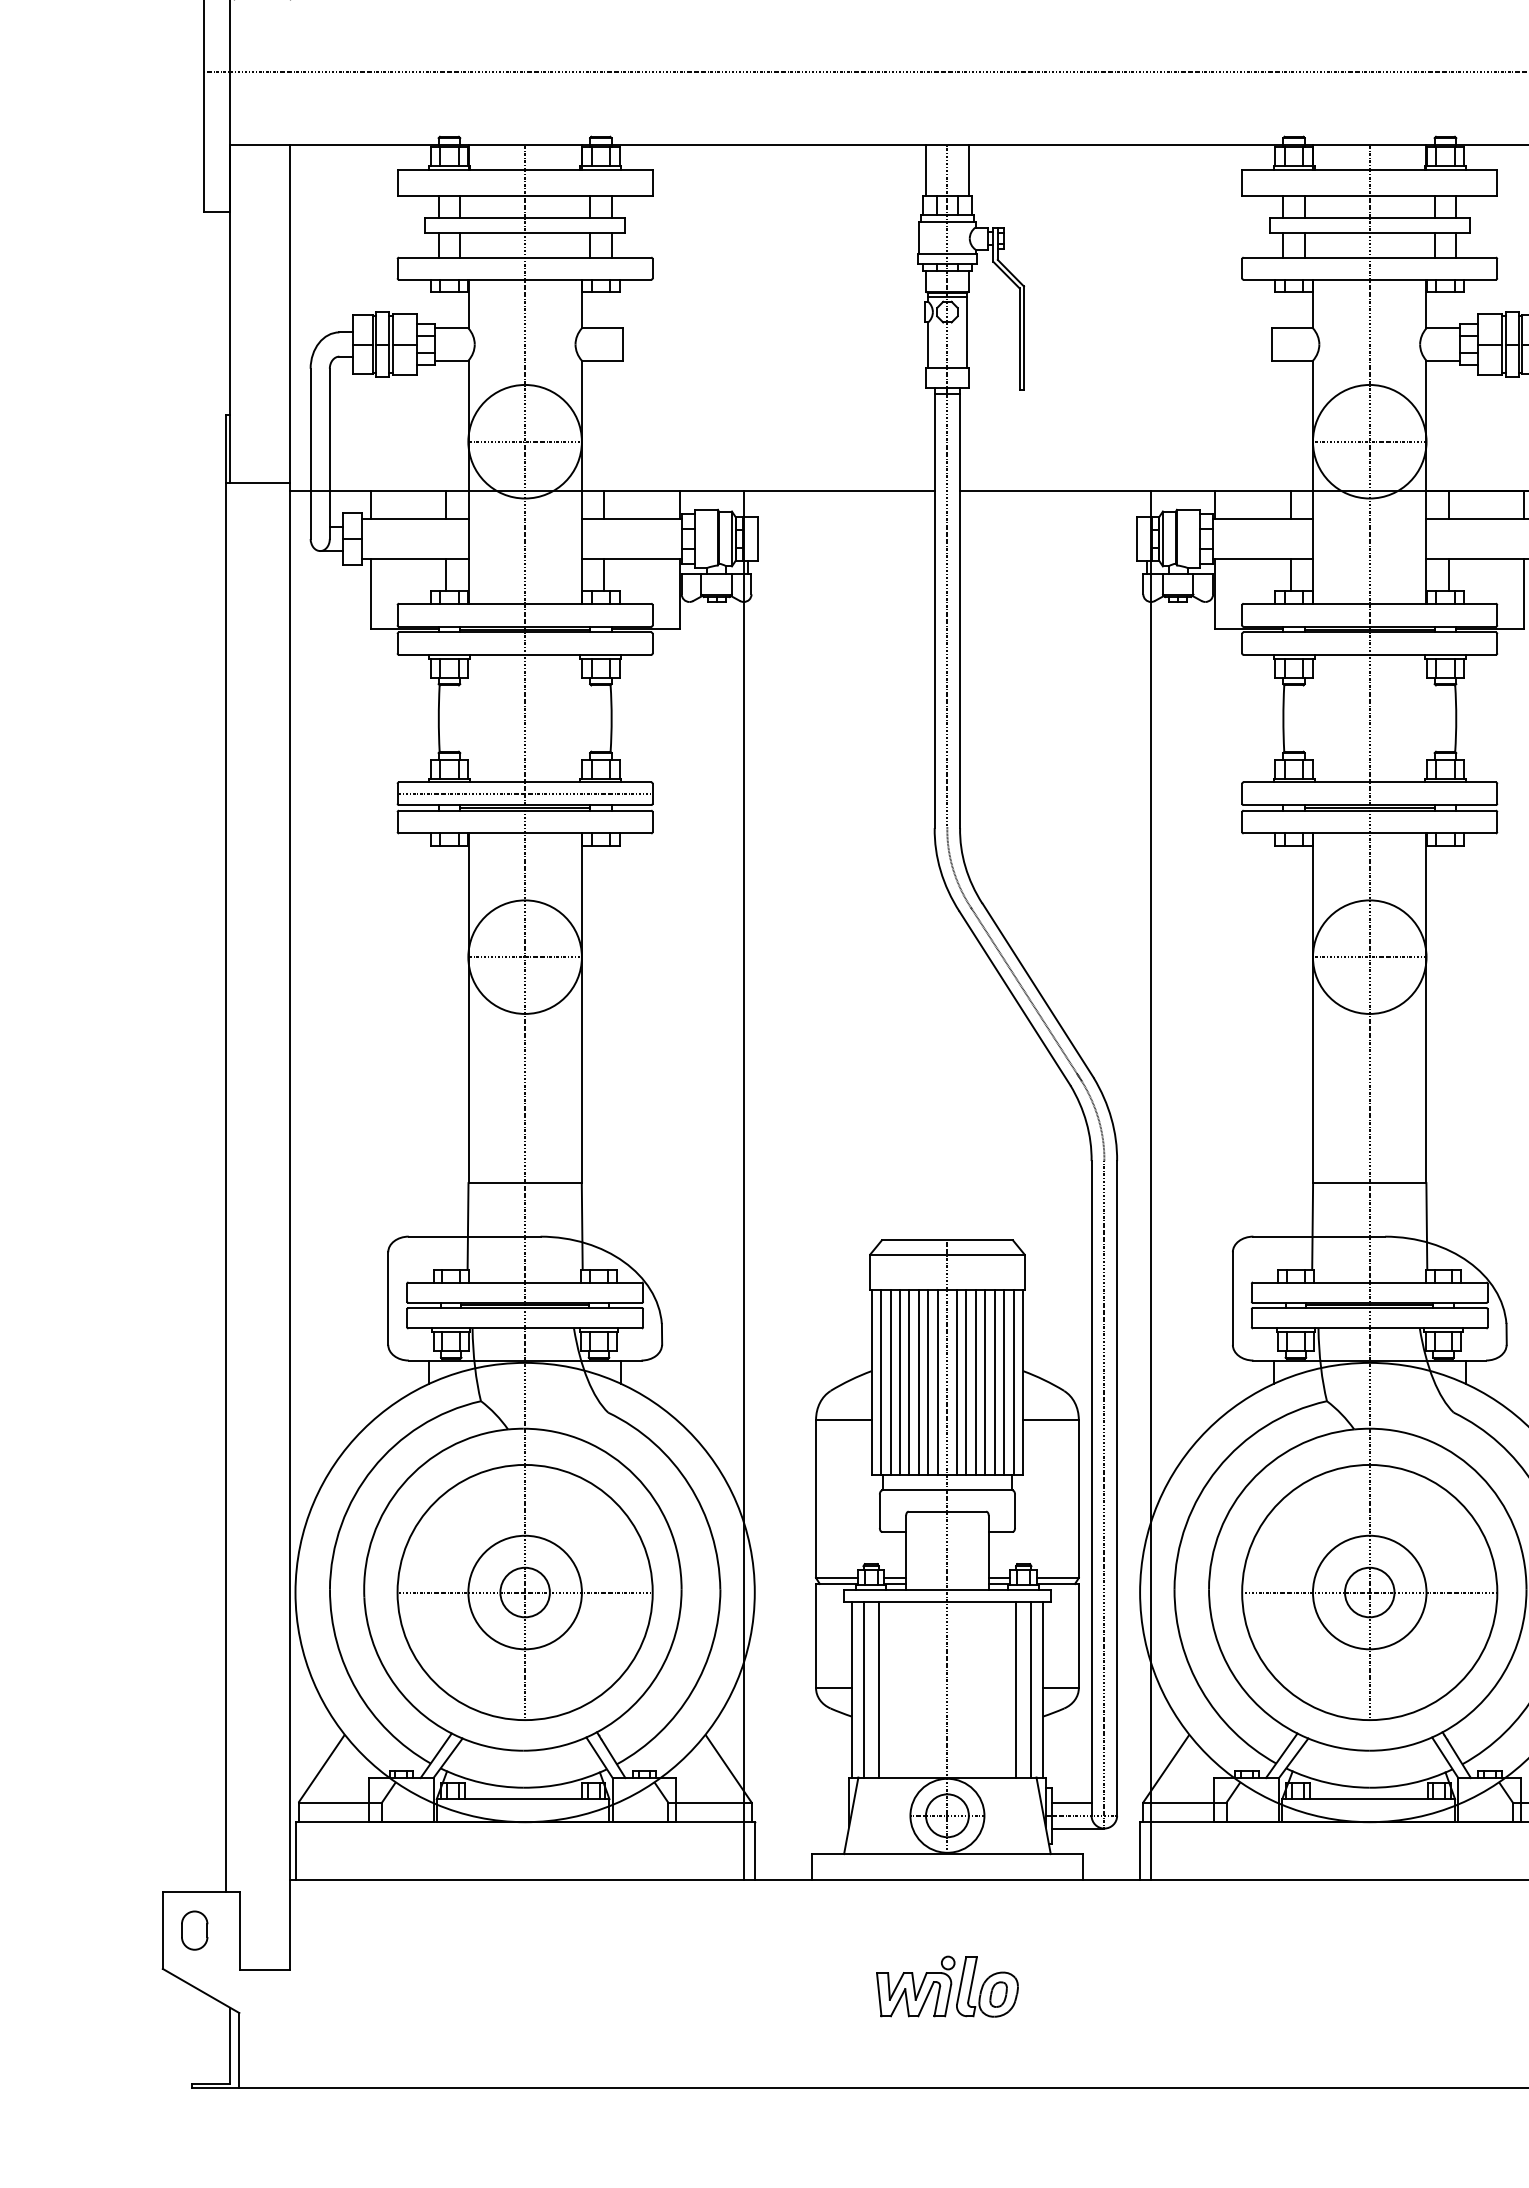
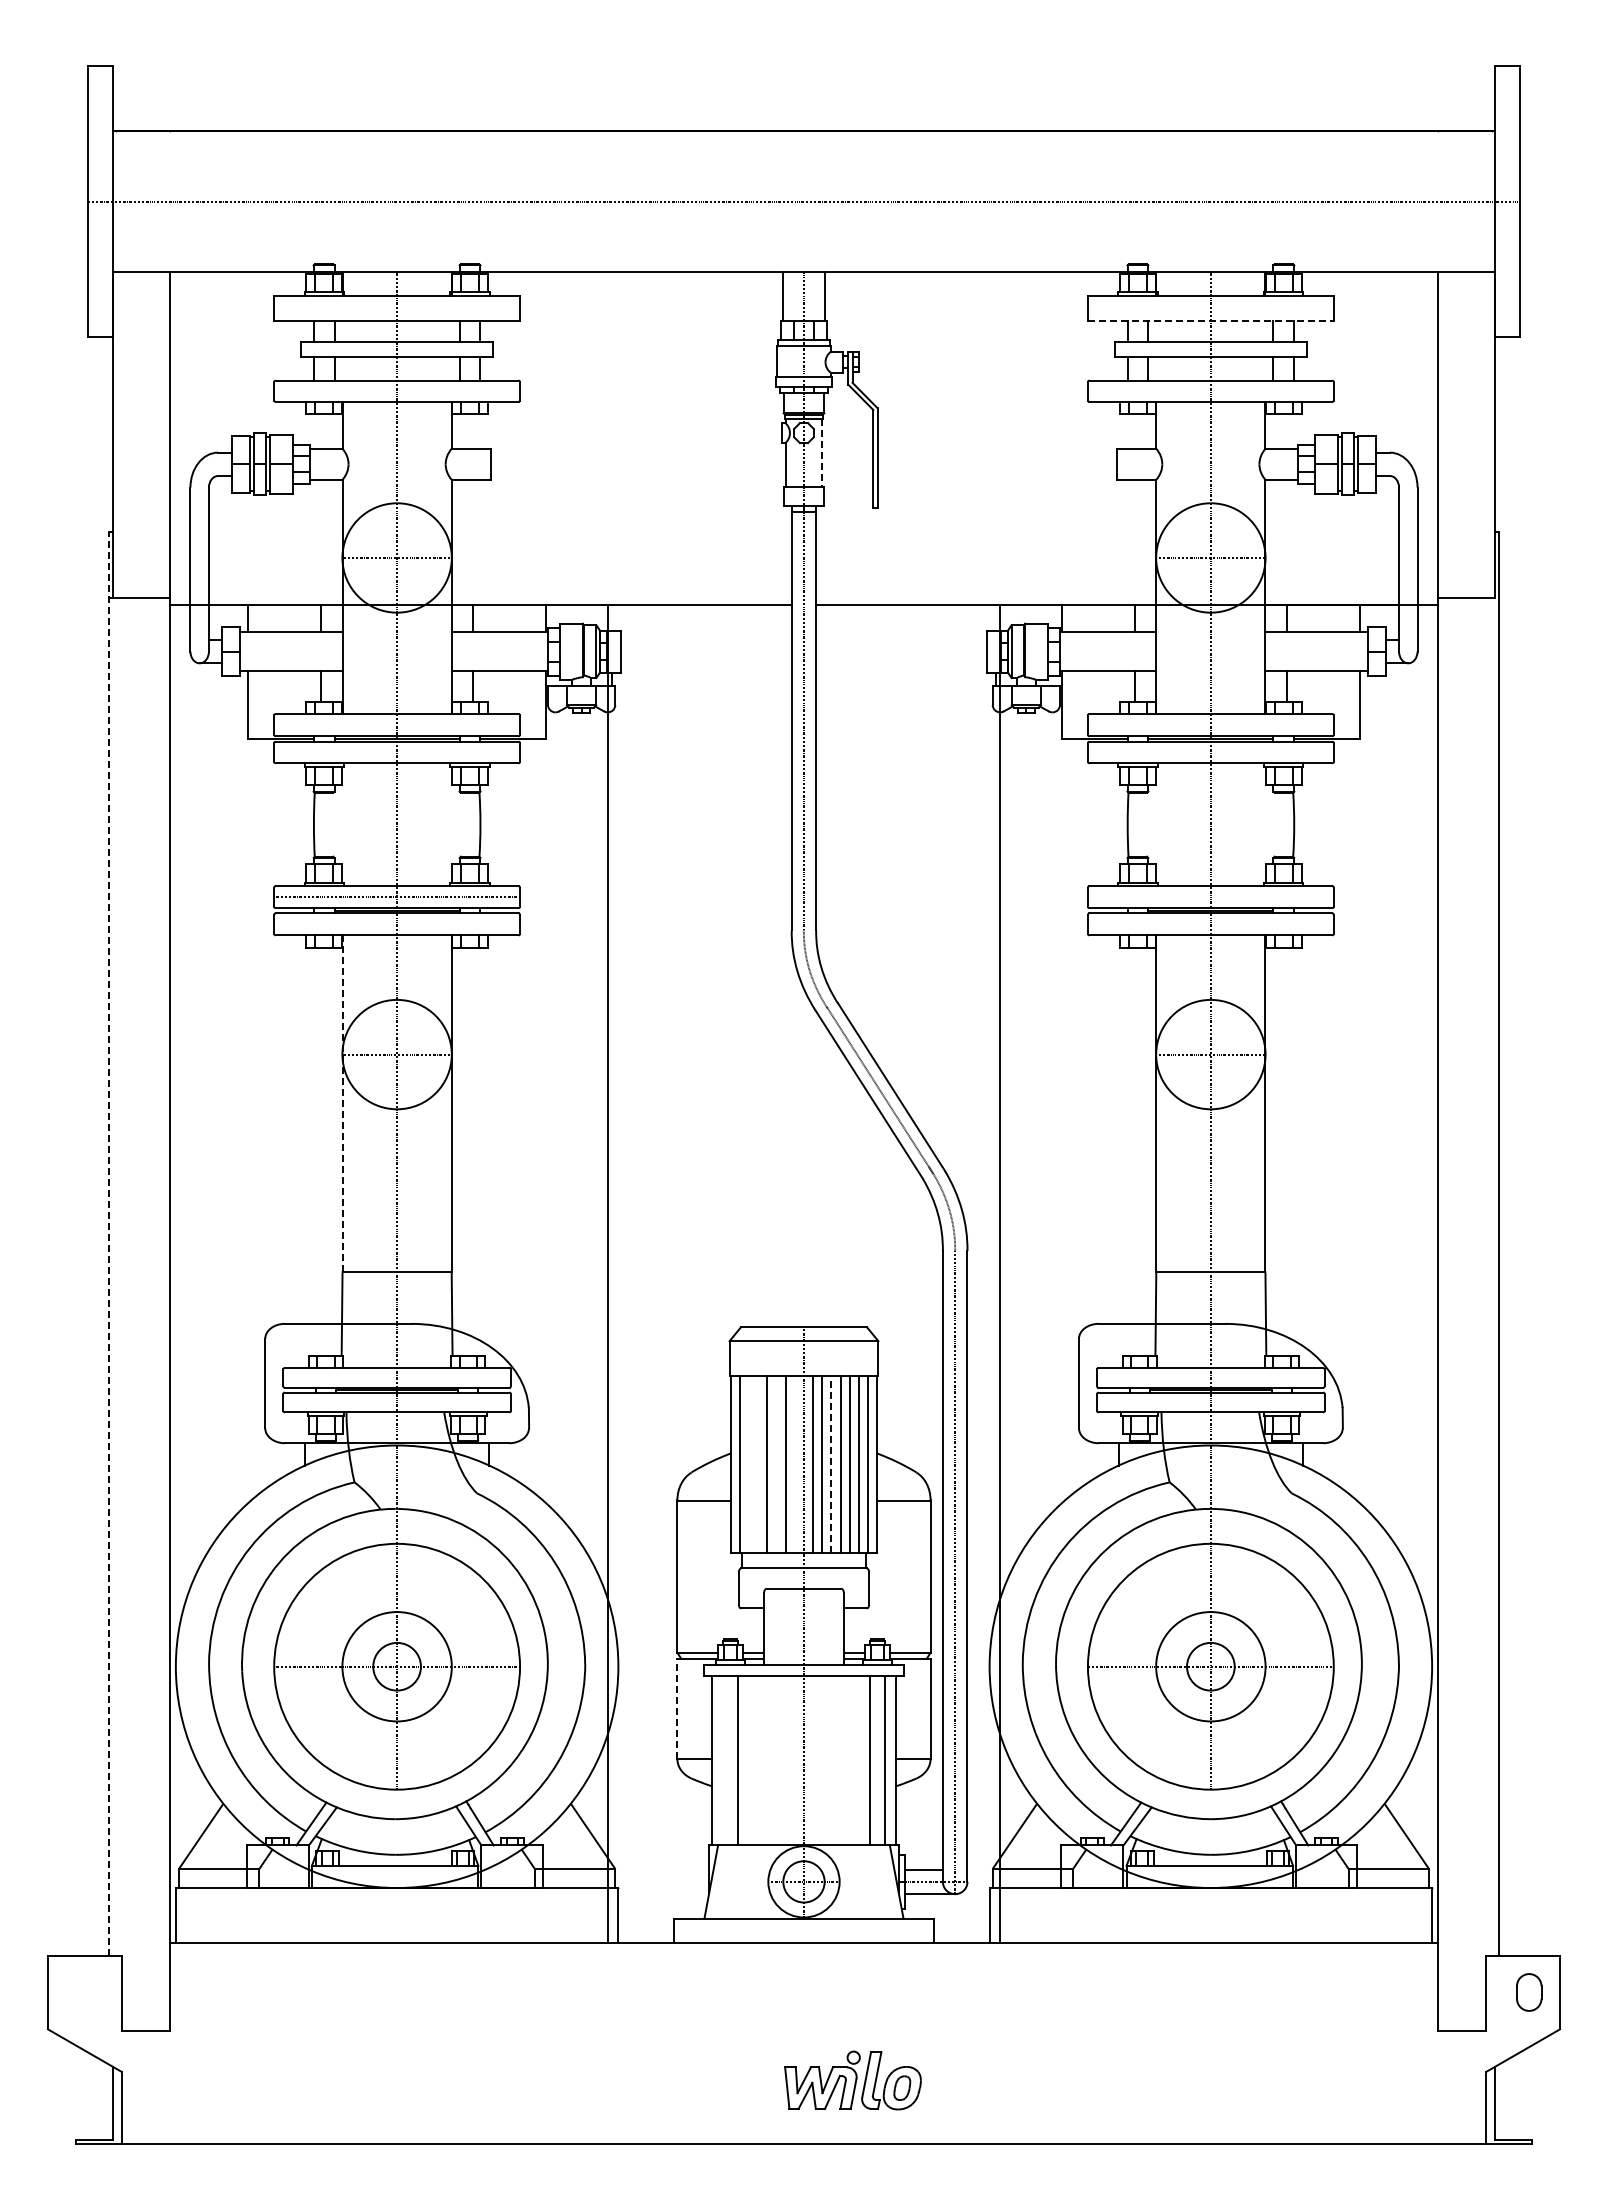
line: (1369, 195) -> (1210, 320), solid -> dashed
line: (966, 332) -> (822, 452), solid -> dashed
line: (468, 1008) -> (342, 1104), solid -> dashed
line: (225, 1153) -> (108, 1243), solid -> dashed
line: (890, 1382) -> (749, 1464), removed
line: (900, 1382) -> (758, 1464), removed
line: (918, 1382) -> (776, 1464), removed
line: (937, 1382) -> (794, 1464), removed
line: (975, 1382) -> (831, 1464), solid -> dashed
line: (816, 1635) -> (677, 1708), solid -> dashed
line: (863, 1688) -> (723, 1759), removed
part: (194, 1930) -> (78, 1992), removed
part: (946, 1986) -> (852, 2080), moved

